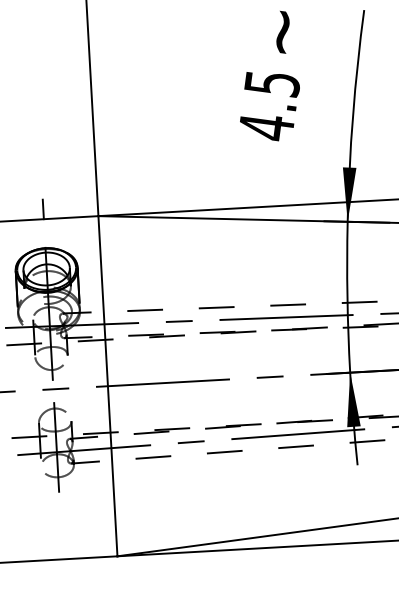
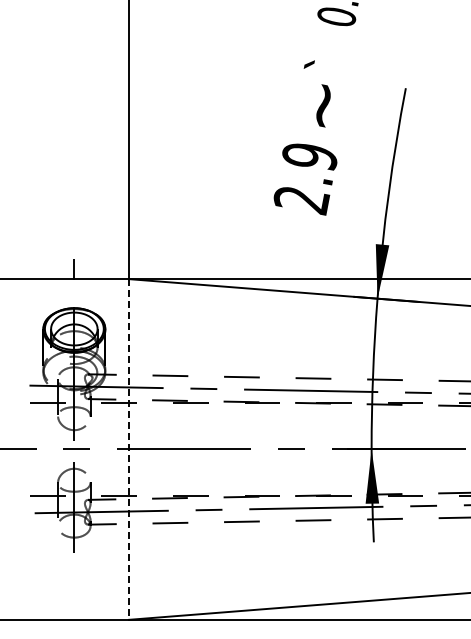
text: (269, 106) -> (305, 179), 4.5 -> 2.9
line: (108, 386) -> (129, 449), solid -> dashed

